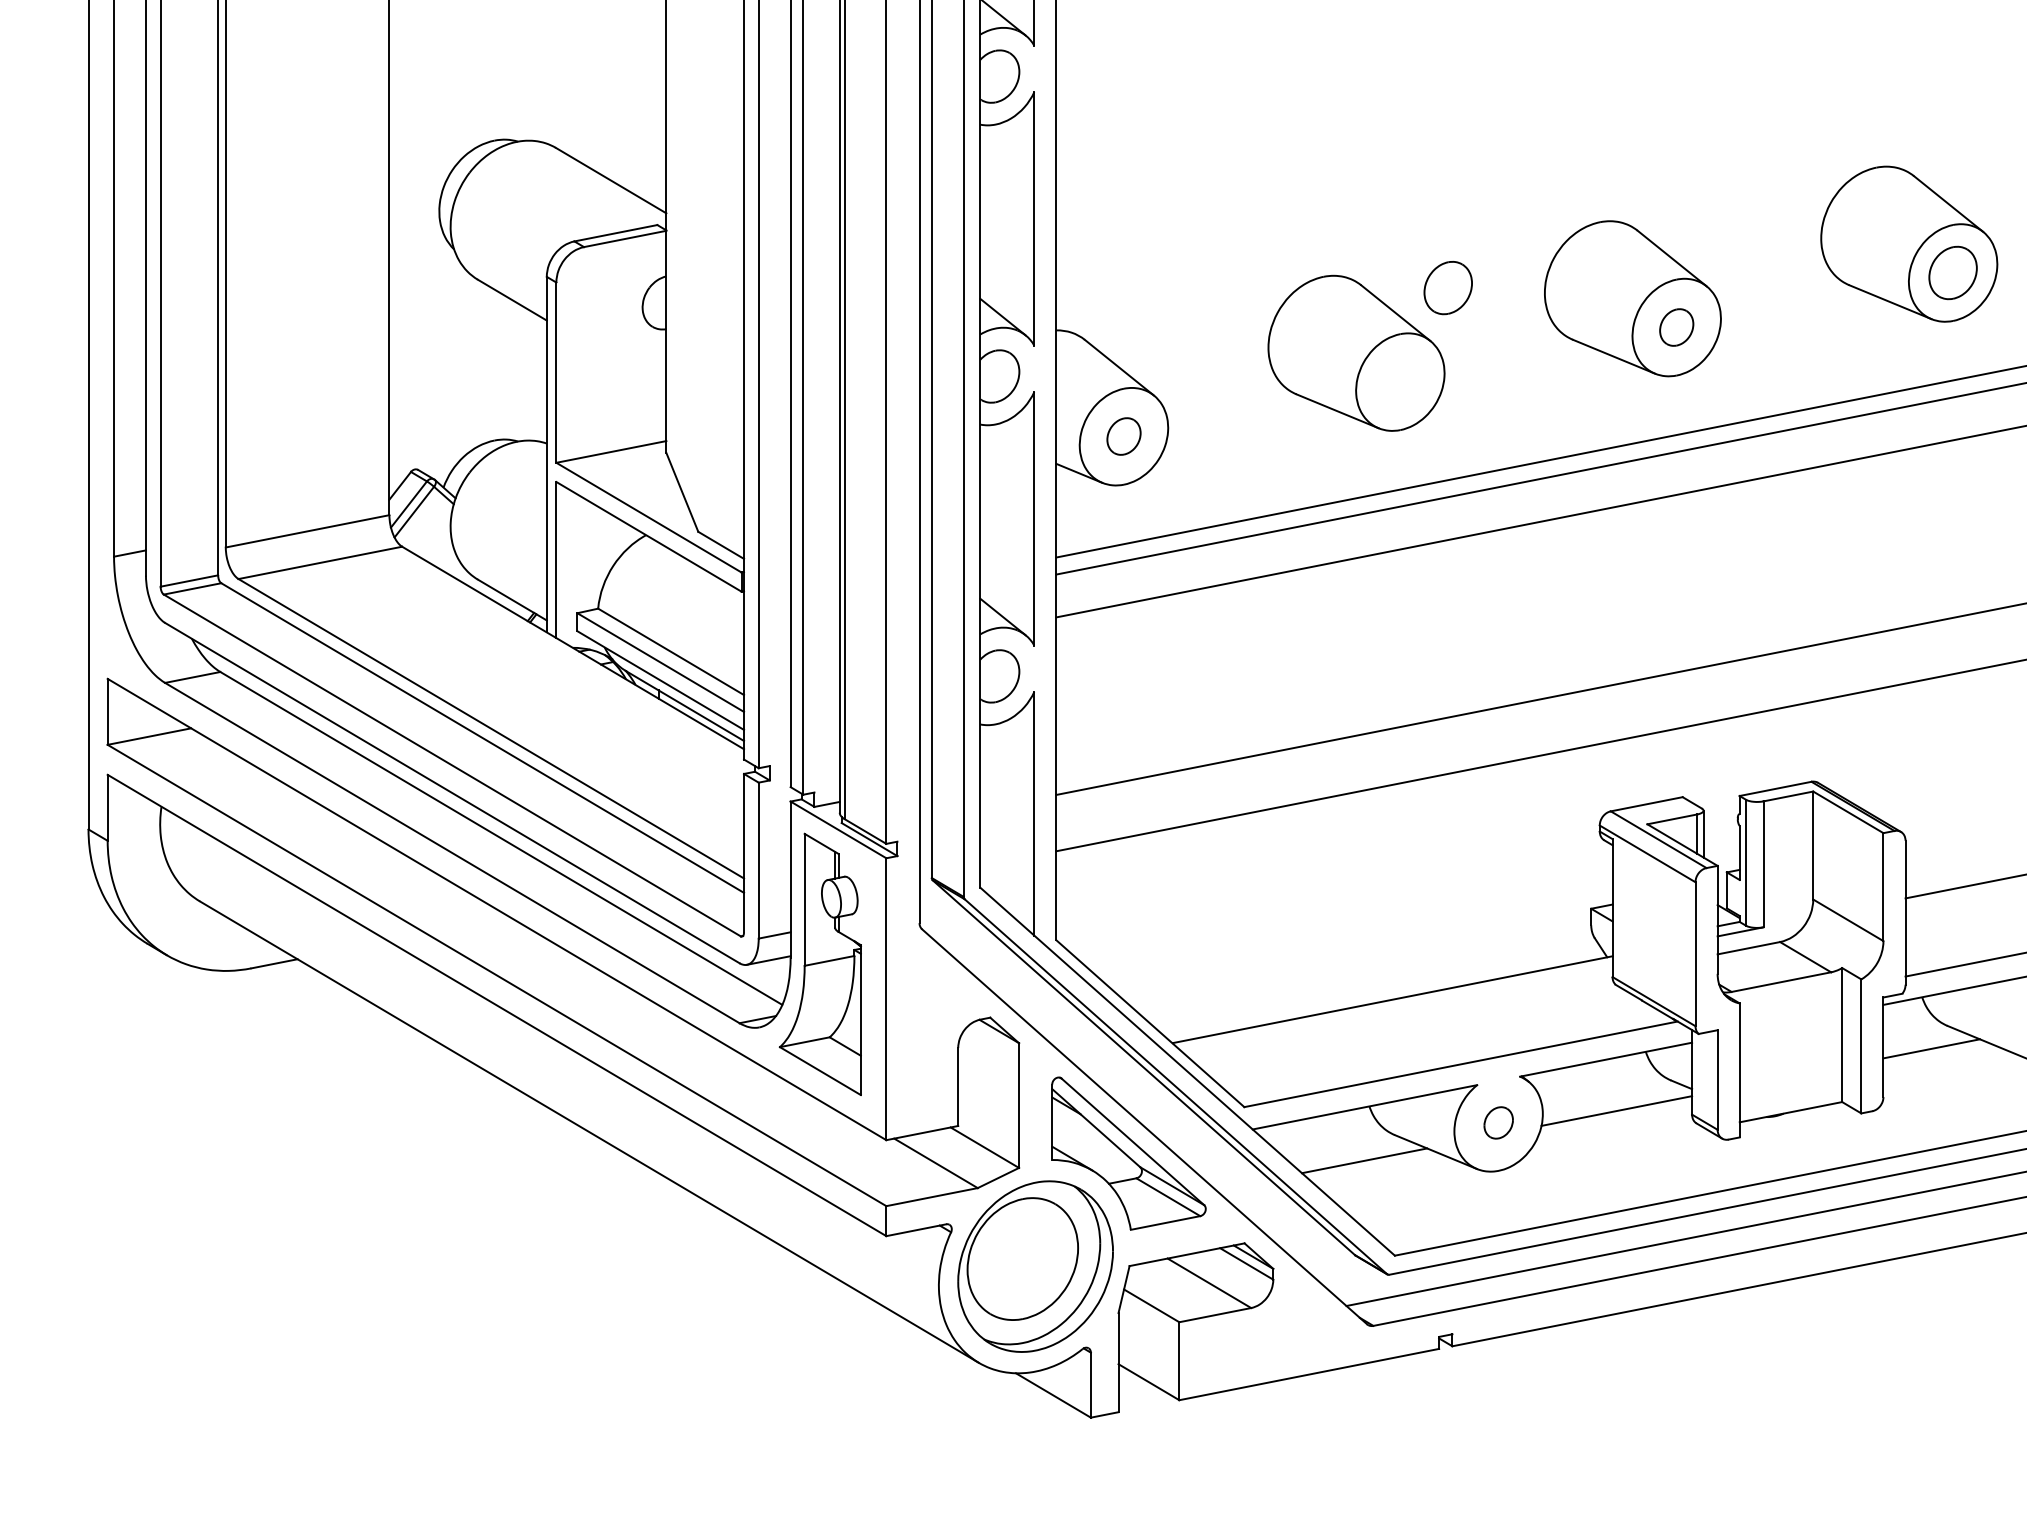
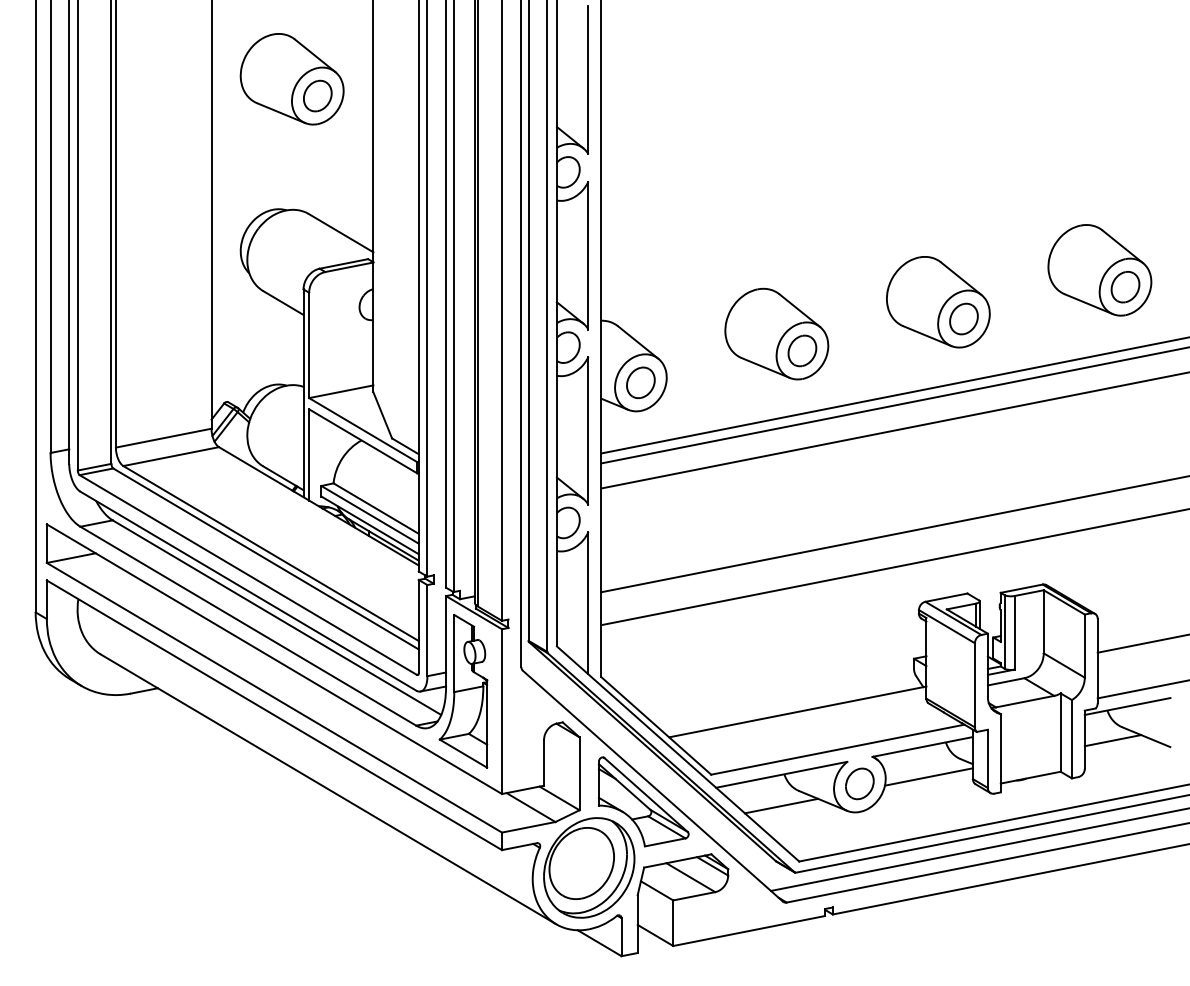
part: (1448, 287) -> (802, 350), moved
part: (1675, 326) -> (963, 318), size x1.43
part: (1123, 436) -> (640, 382), size x1.43
part: (1497, 1122) -> (859, 783), size x1.67

